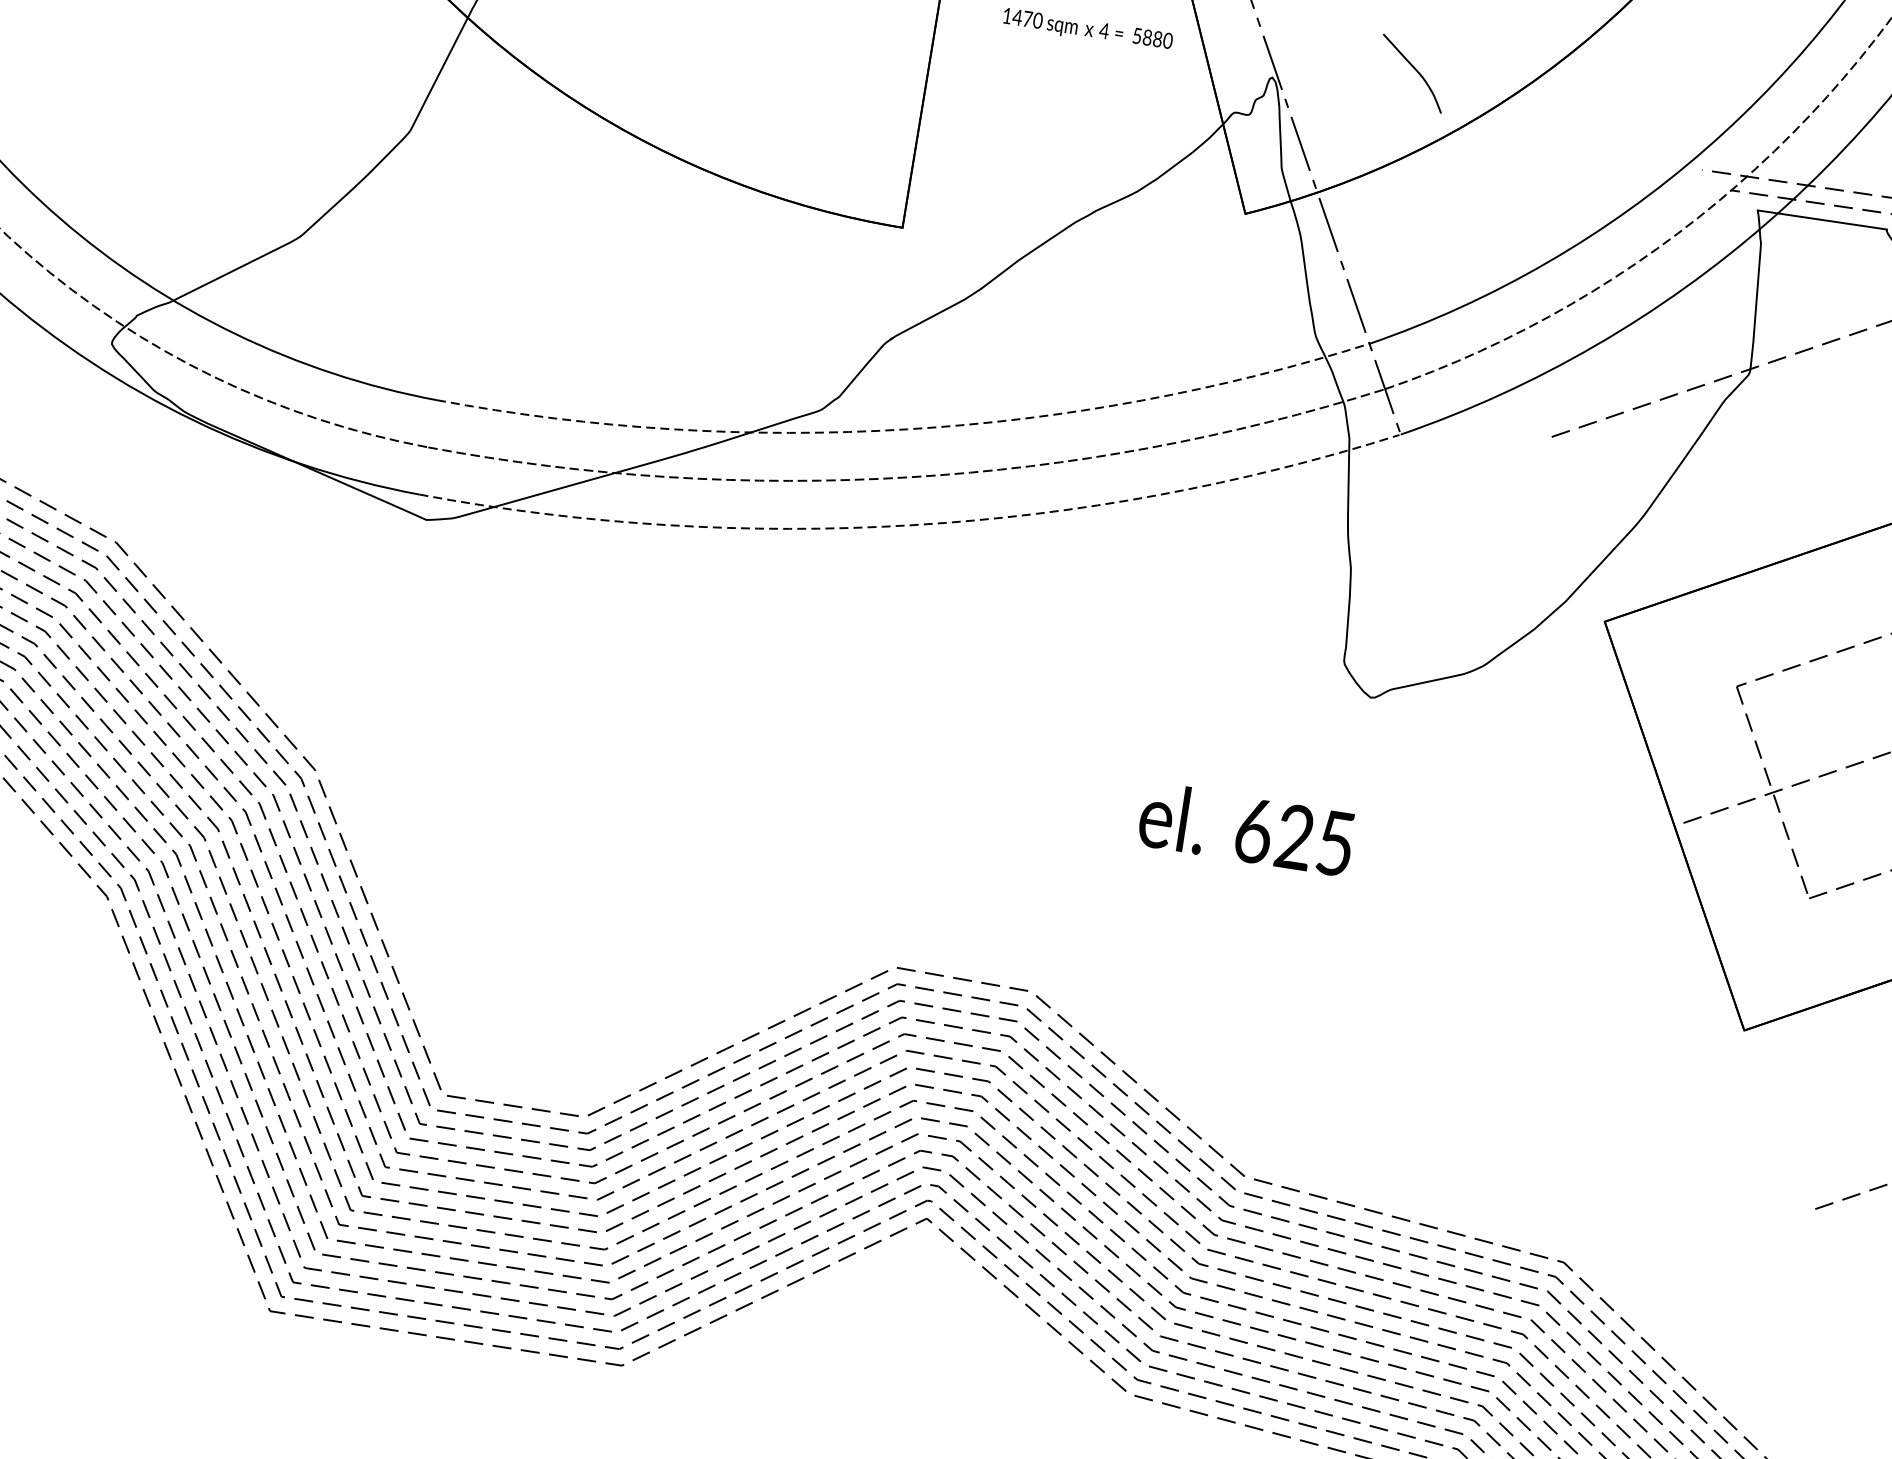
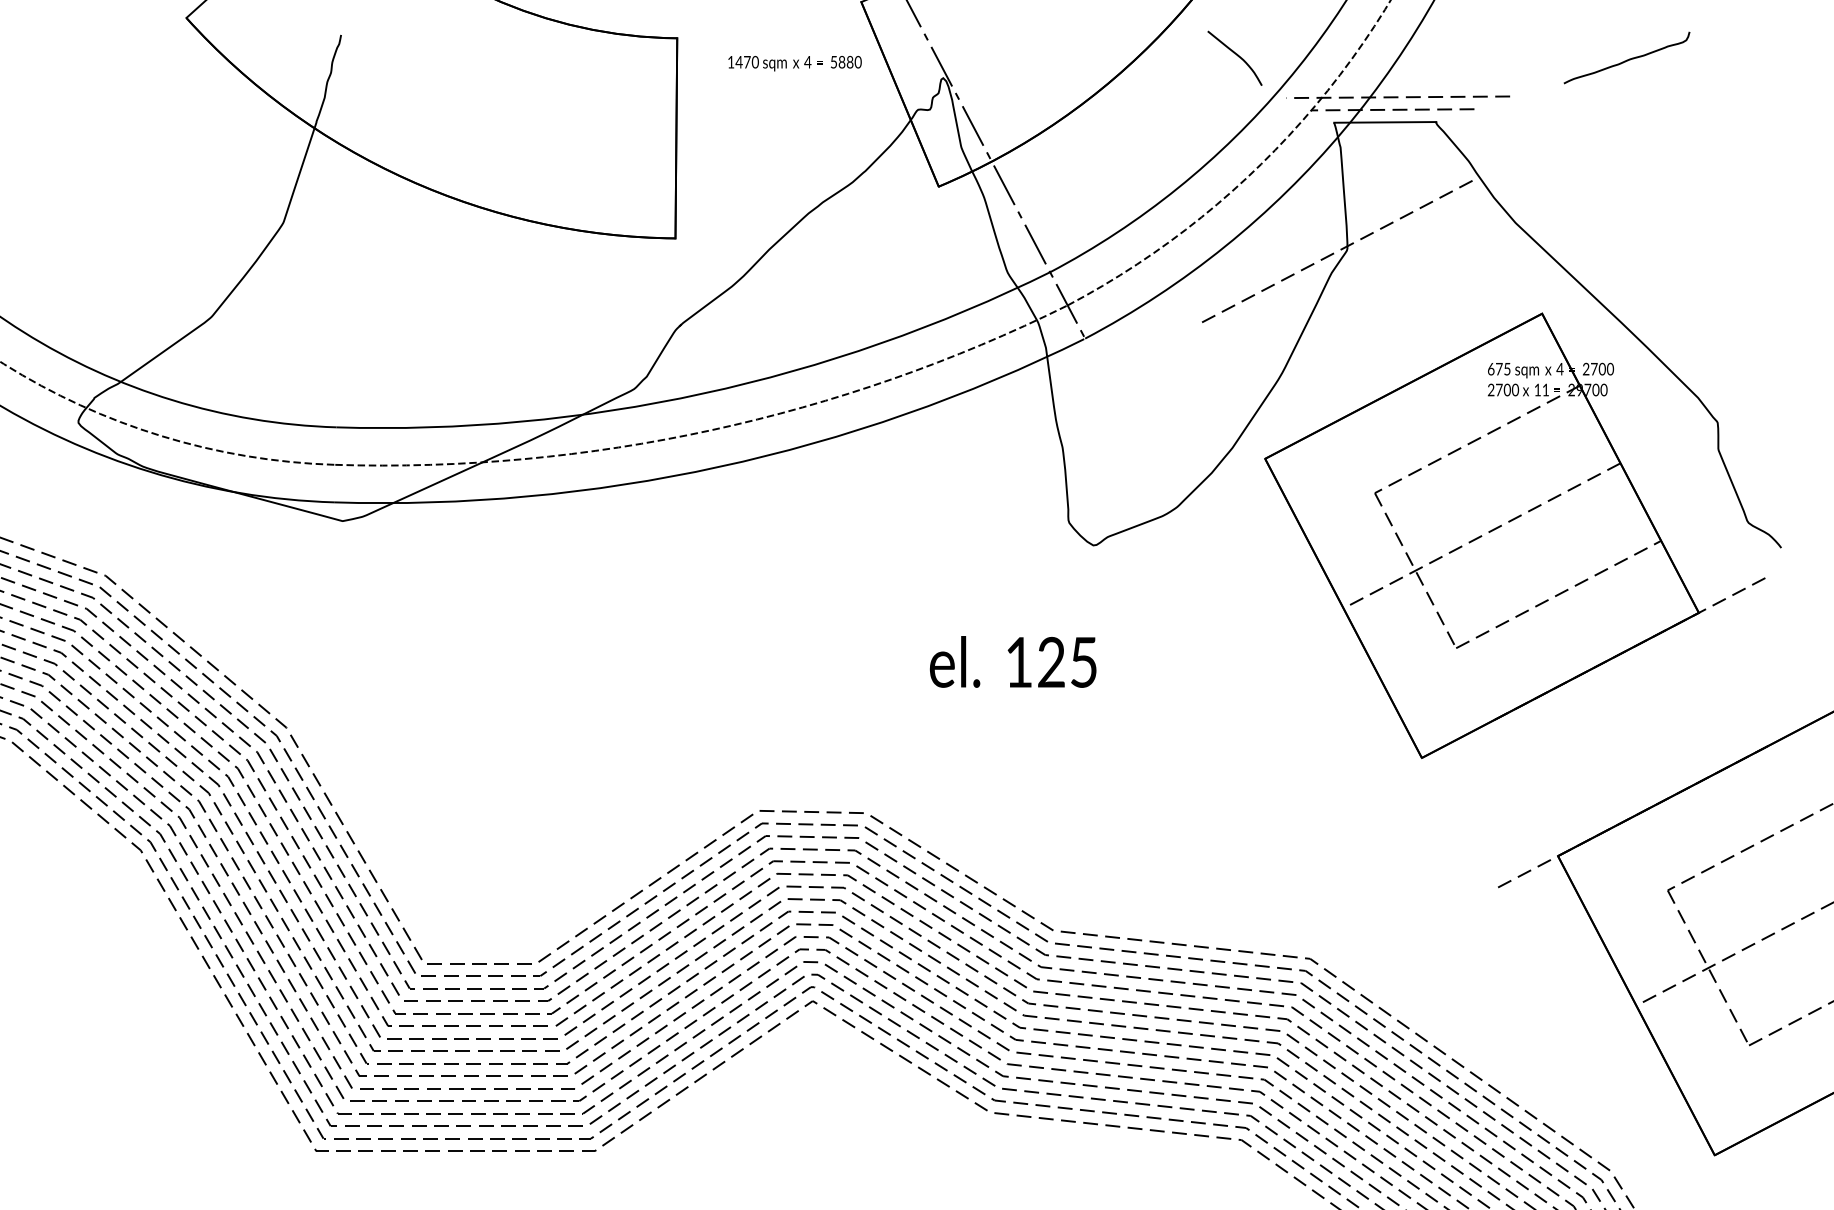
curve: (1414, 70) -> (1236, 55), moved
arc: (907, 429) -> (703, 393), dashed -> solid
arc: (913, 524) -> (719, 466), dashed -> solid
text: (1254, 831) -> (1019, 662), 625 -> 125

